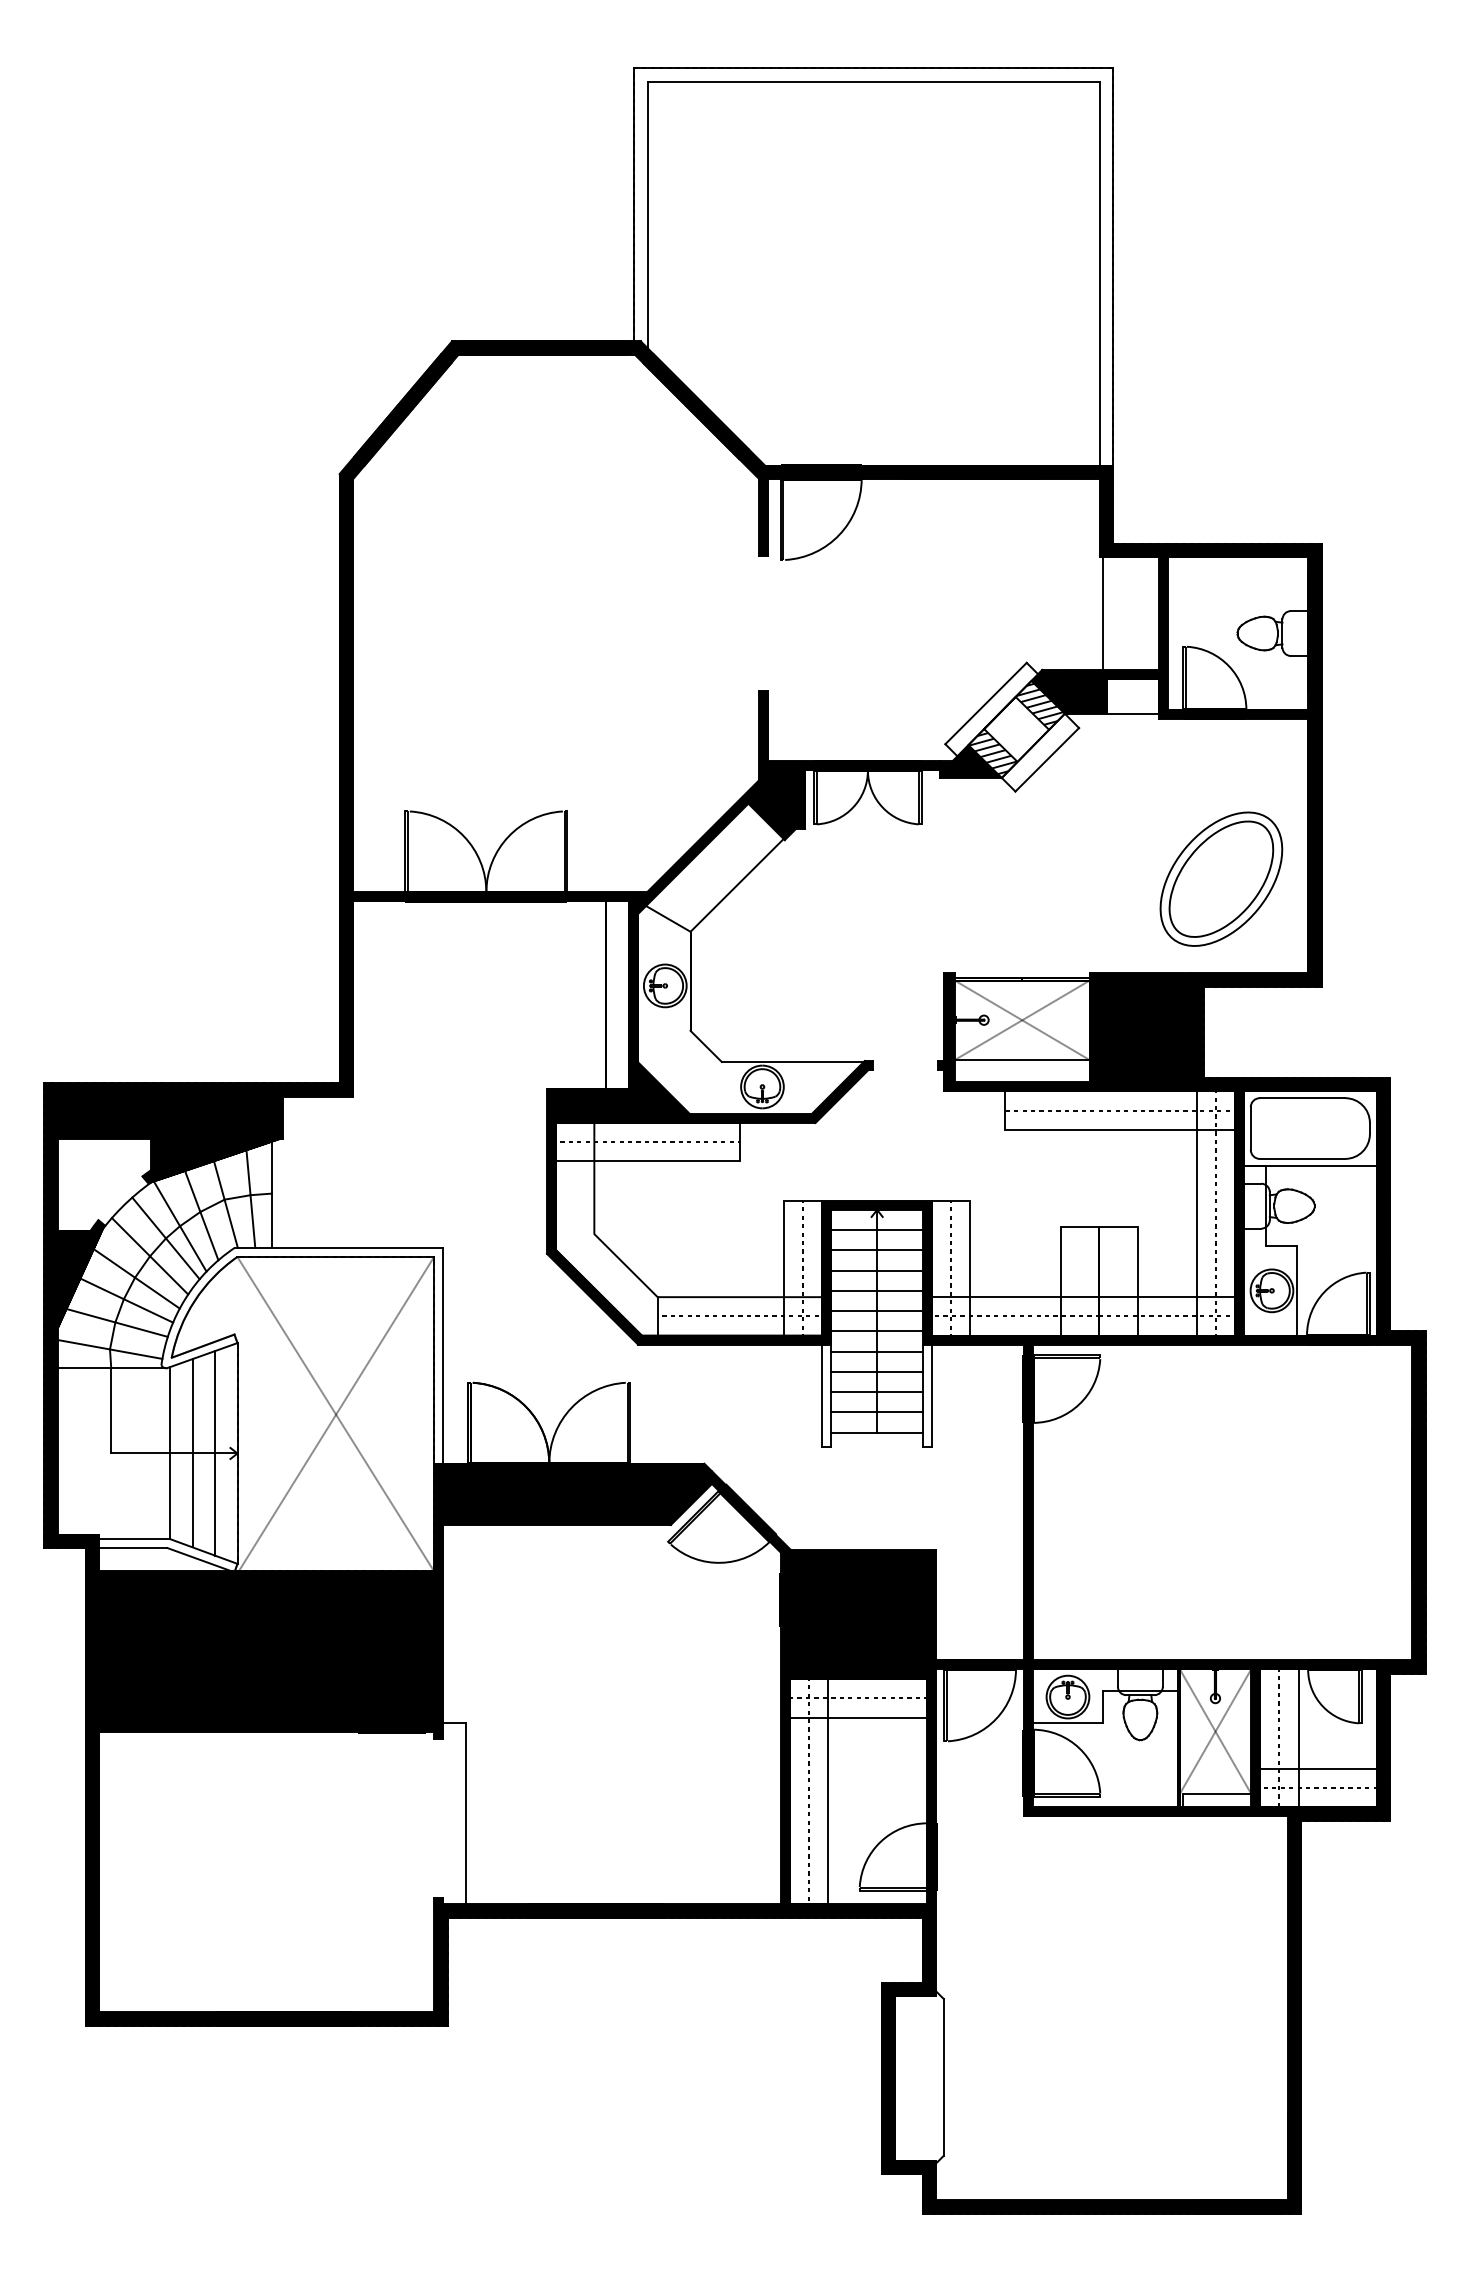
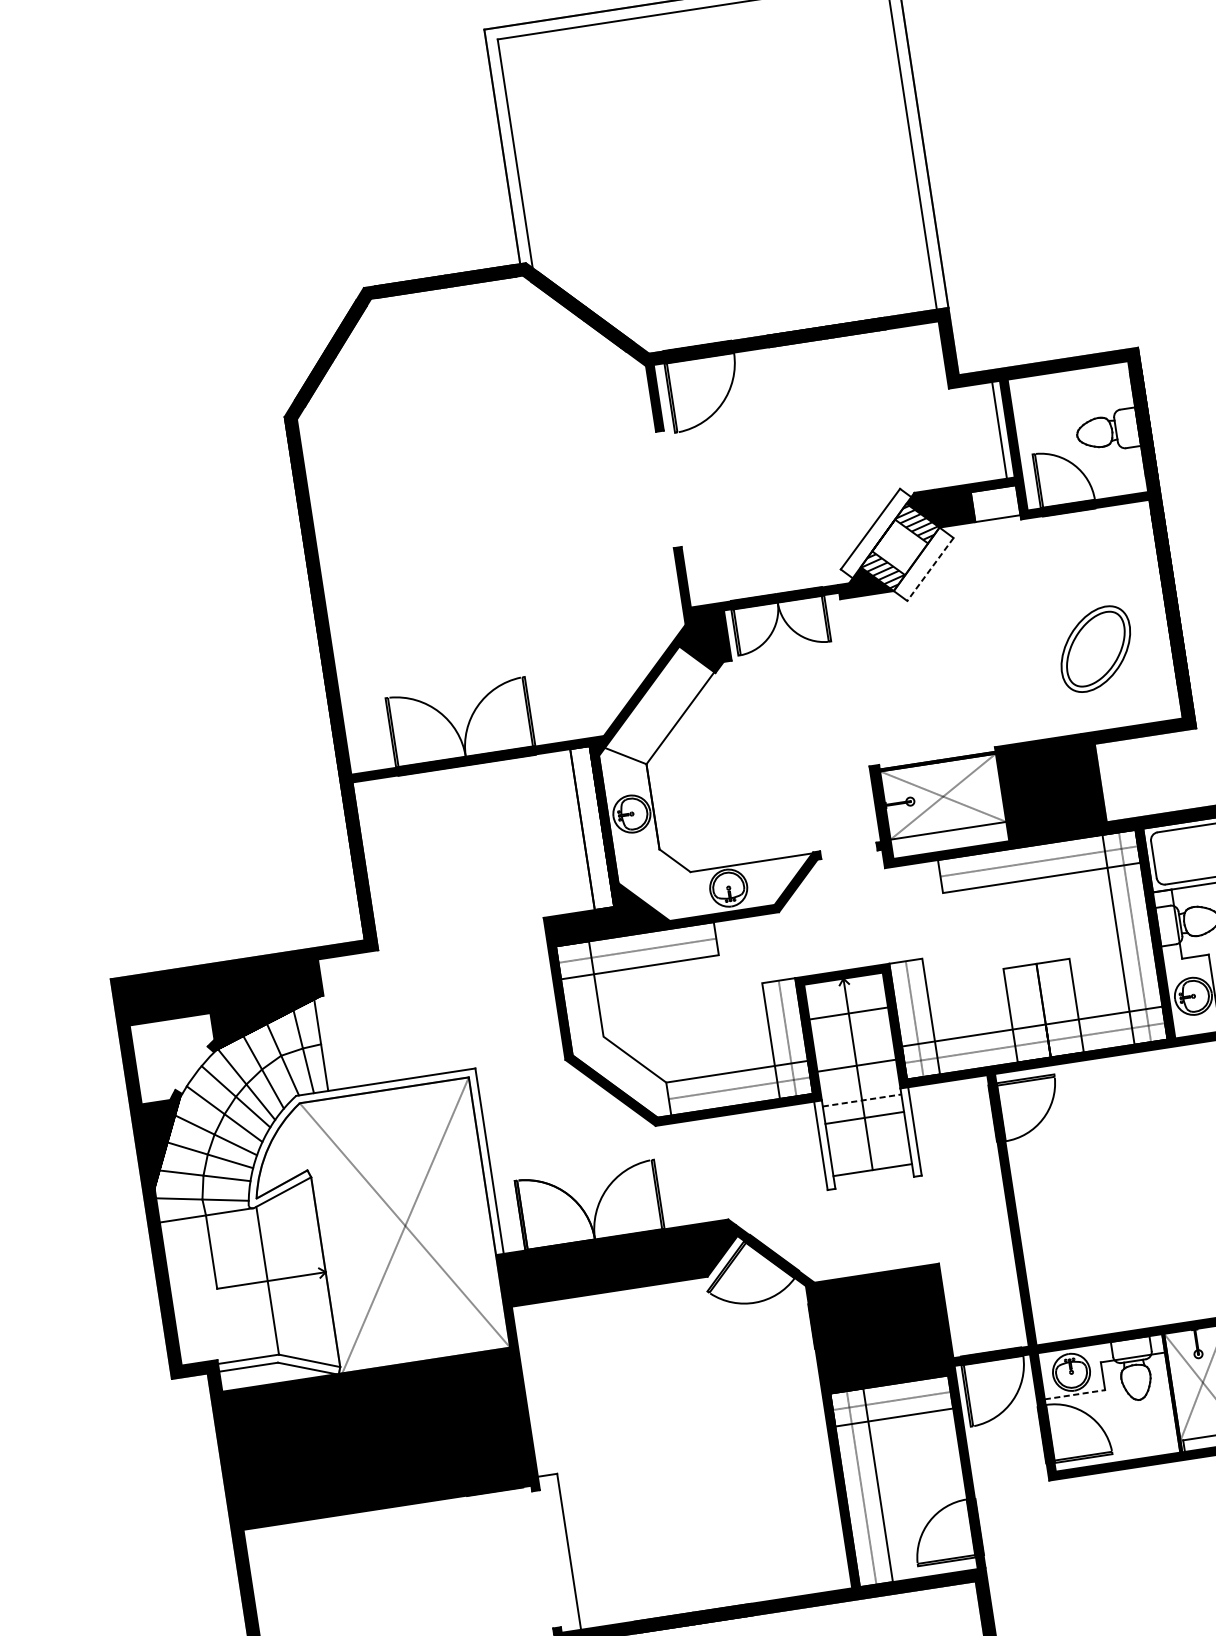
line: (1103, 613) -> (999, 430), moved
line: (1047, 759) -> (930, 569), solid -> dashed
part: (1221, 878) -> (1095, 648), size x0.7
line: (876, 1230) -> (845, 996), removed
line: (876, 1270) -> (850, 1030), removed
line: (876, 1290) -> (853, 1048), removed
line: (876, 1331) -> (858, 1083), removed
line: (877, 1351) -> (862, 1100), solid -> dashed
line: (876, 1392) -> (866, 1135), removed
line: (876, 1412) -> (869, 1152), removed
line: (192, 1453) -> (287, 1278), removed
line: (215, 1453) -> (306, 1275), removed
line: (1068, 1723) -> (1075, 1394), solid -> dashed

